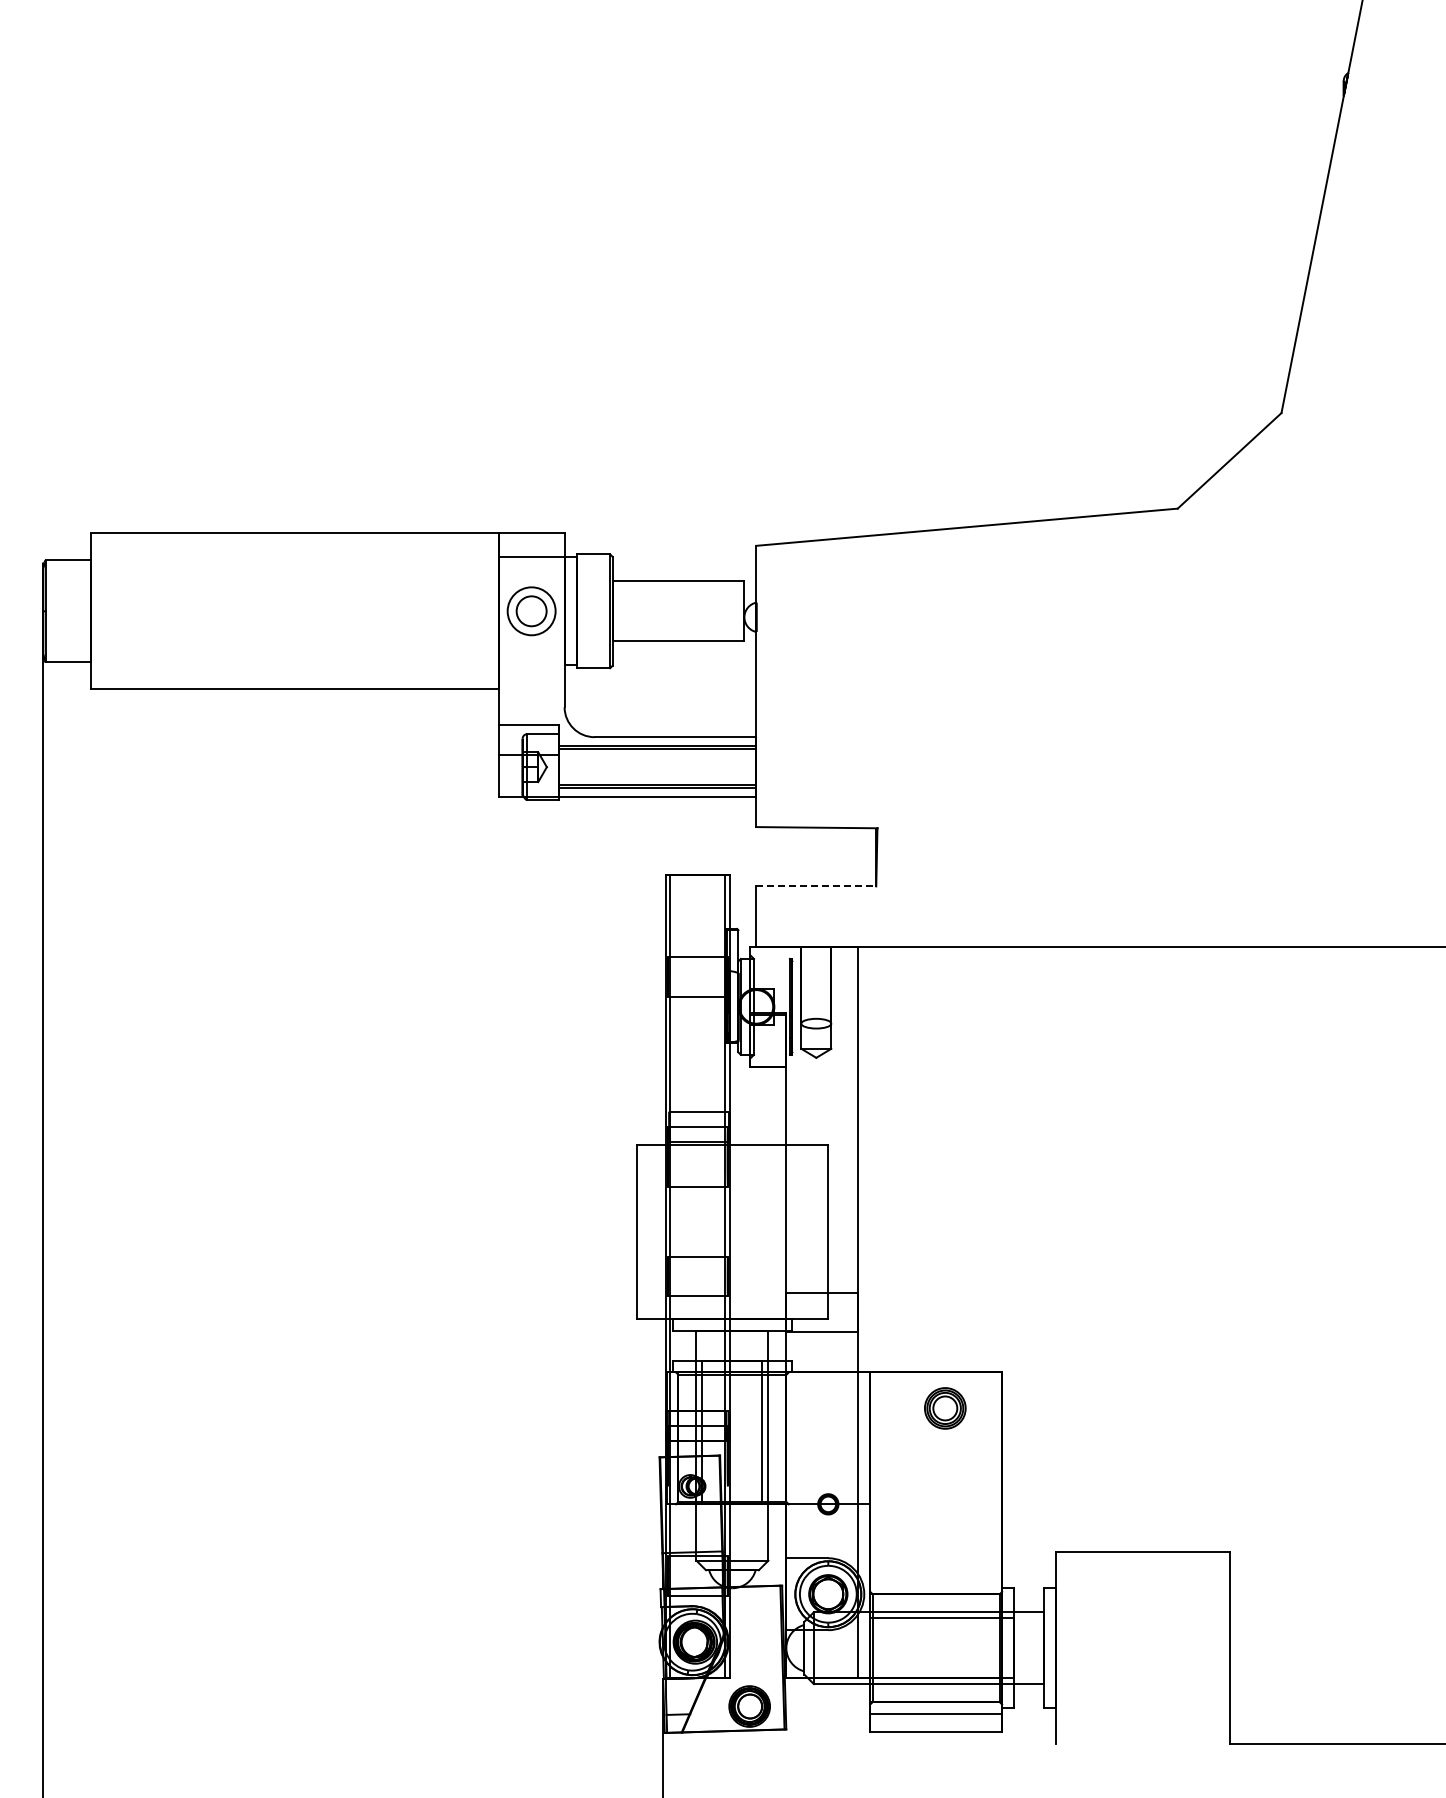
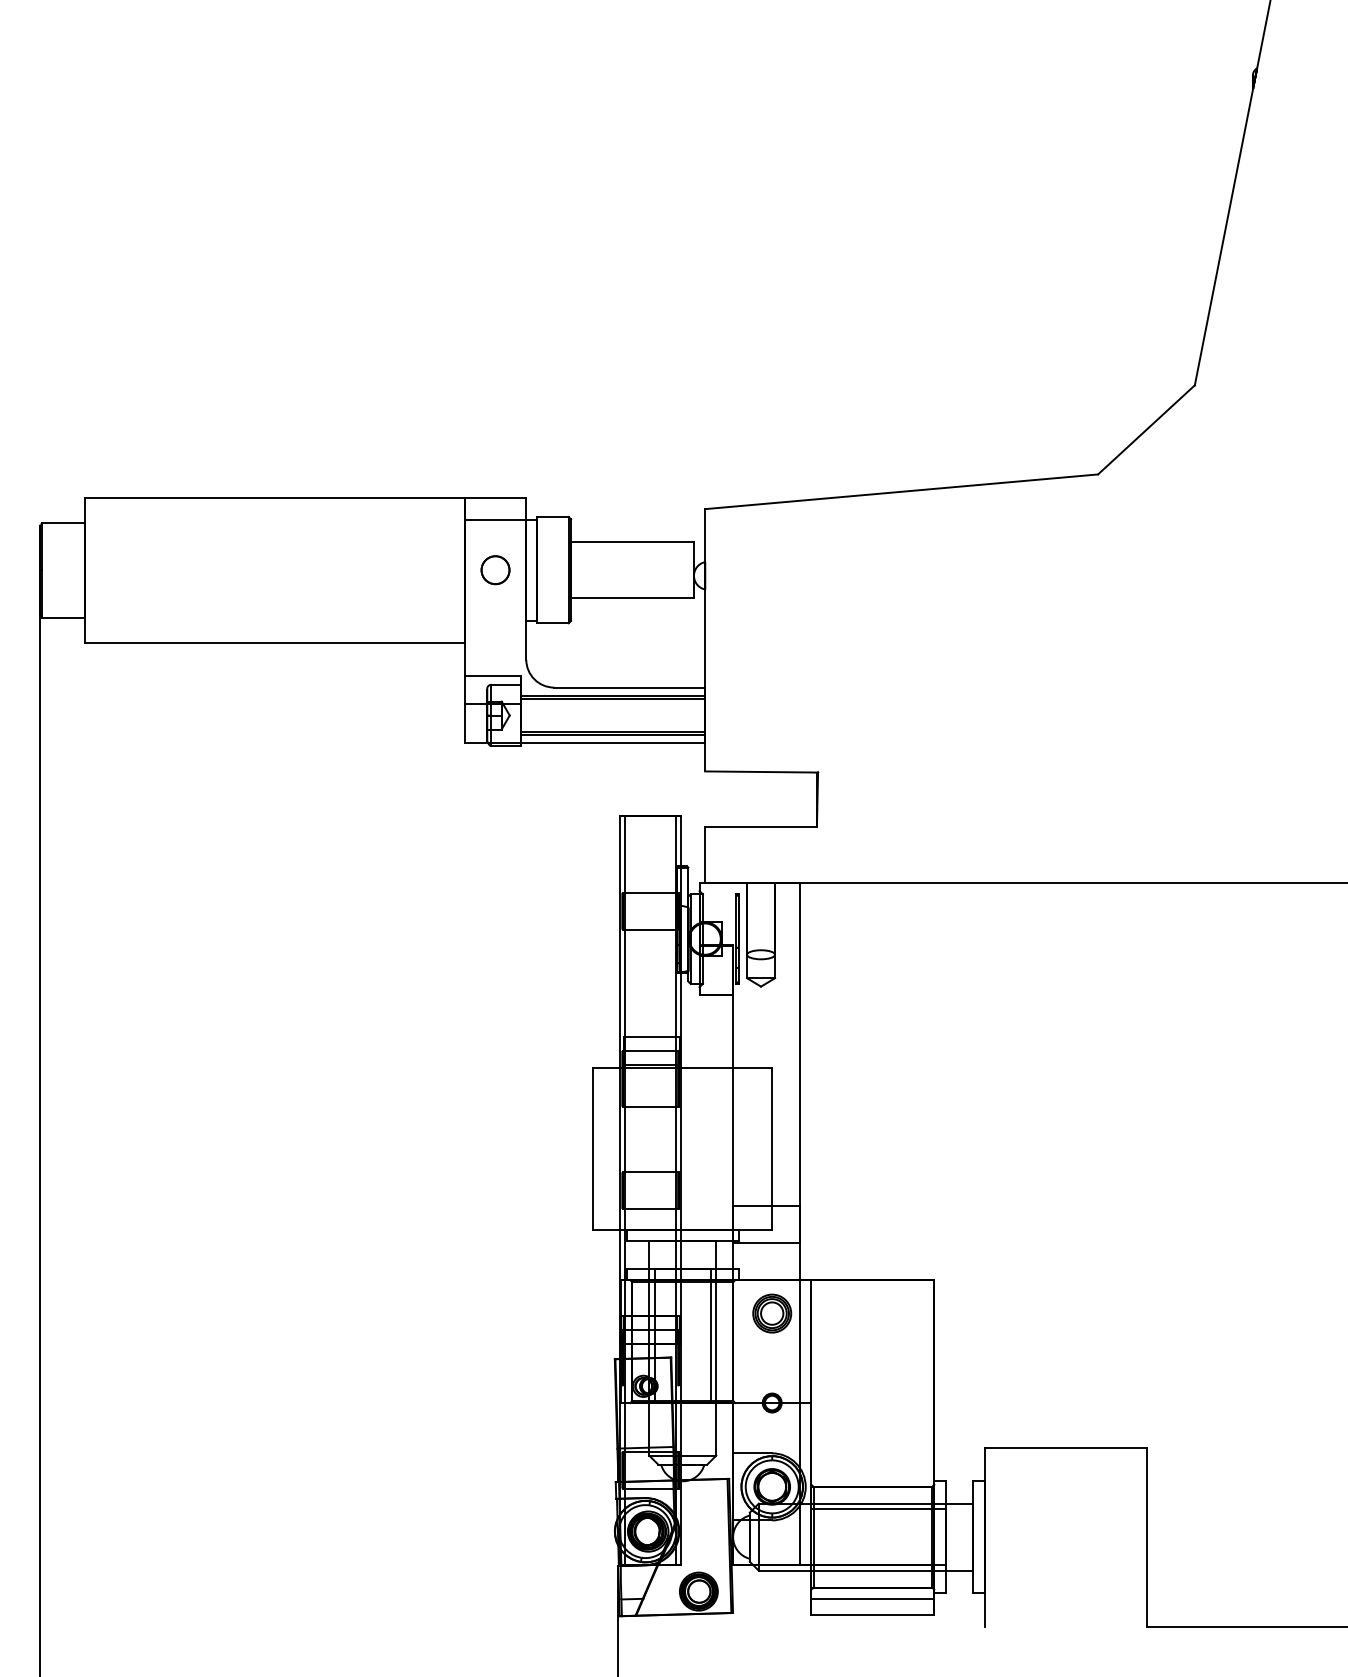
circle: (531, 611) -> (495, 570), size x0.62
line: (816, 886) -> (761, 826), dashed -> solid
part: (945, 1408) -> (772, 1313), moved

